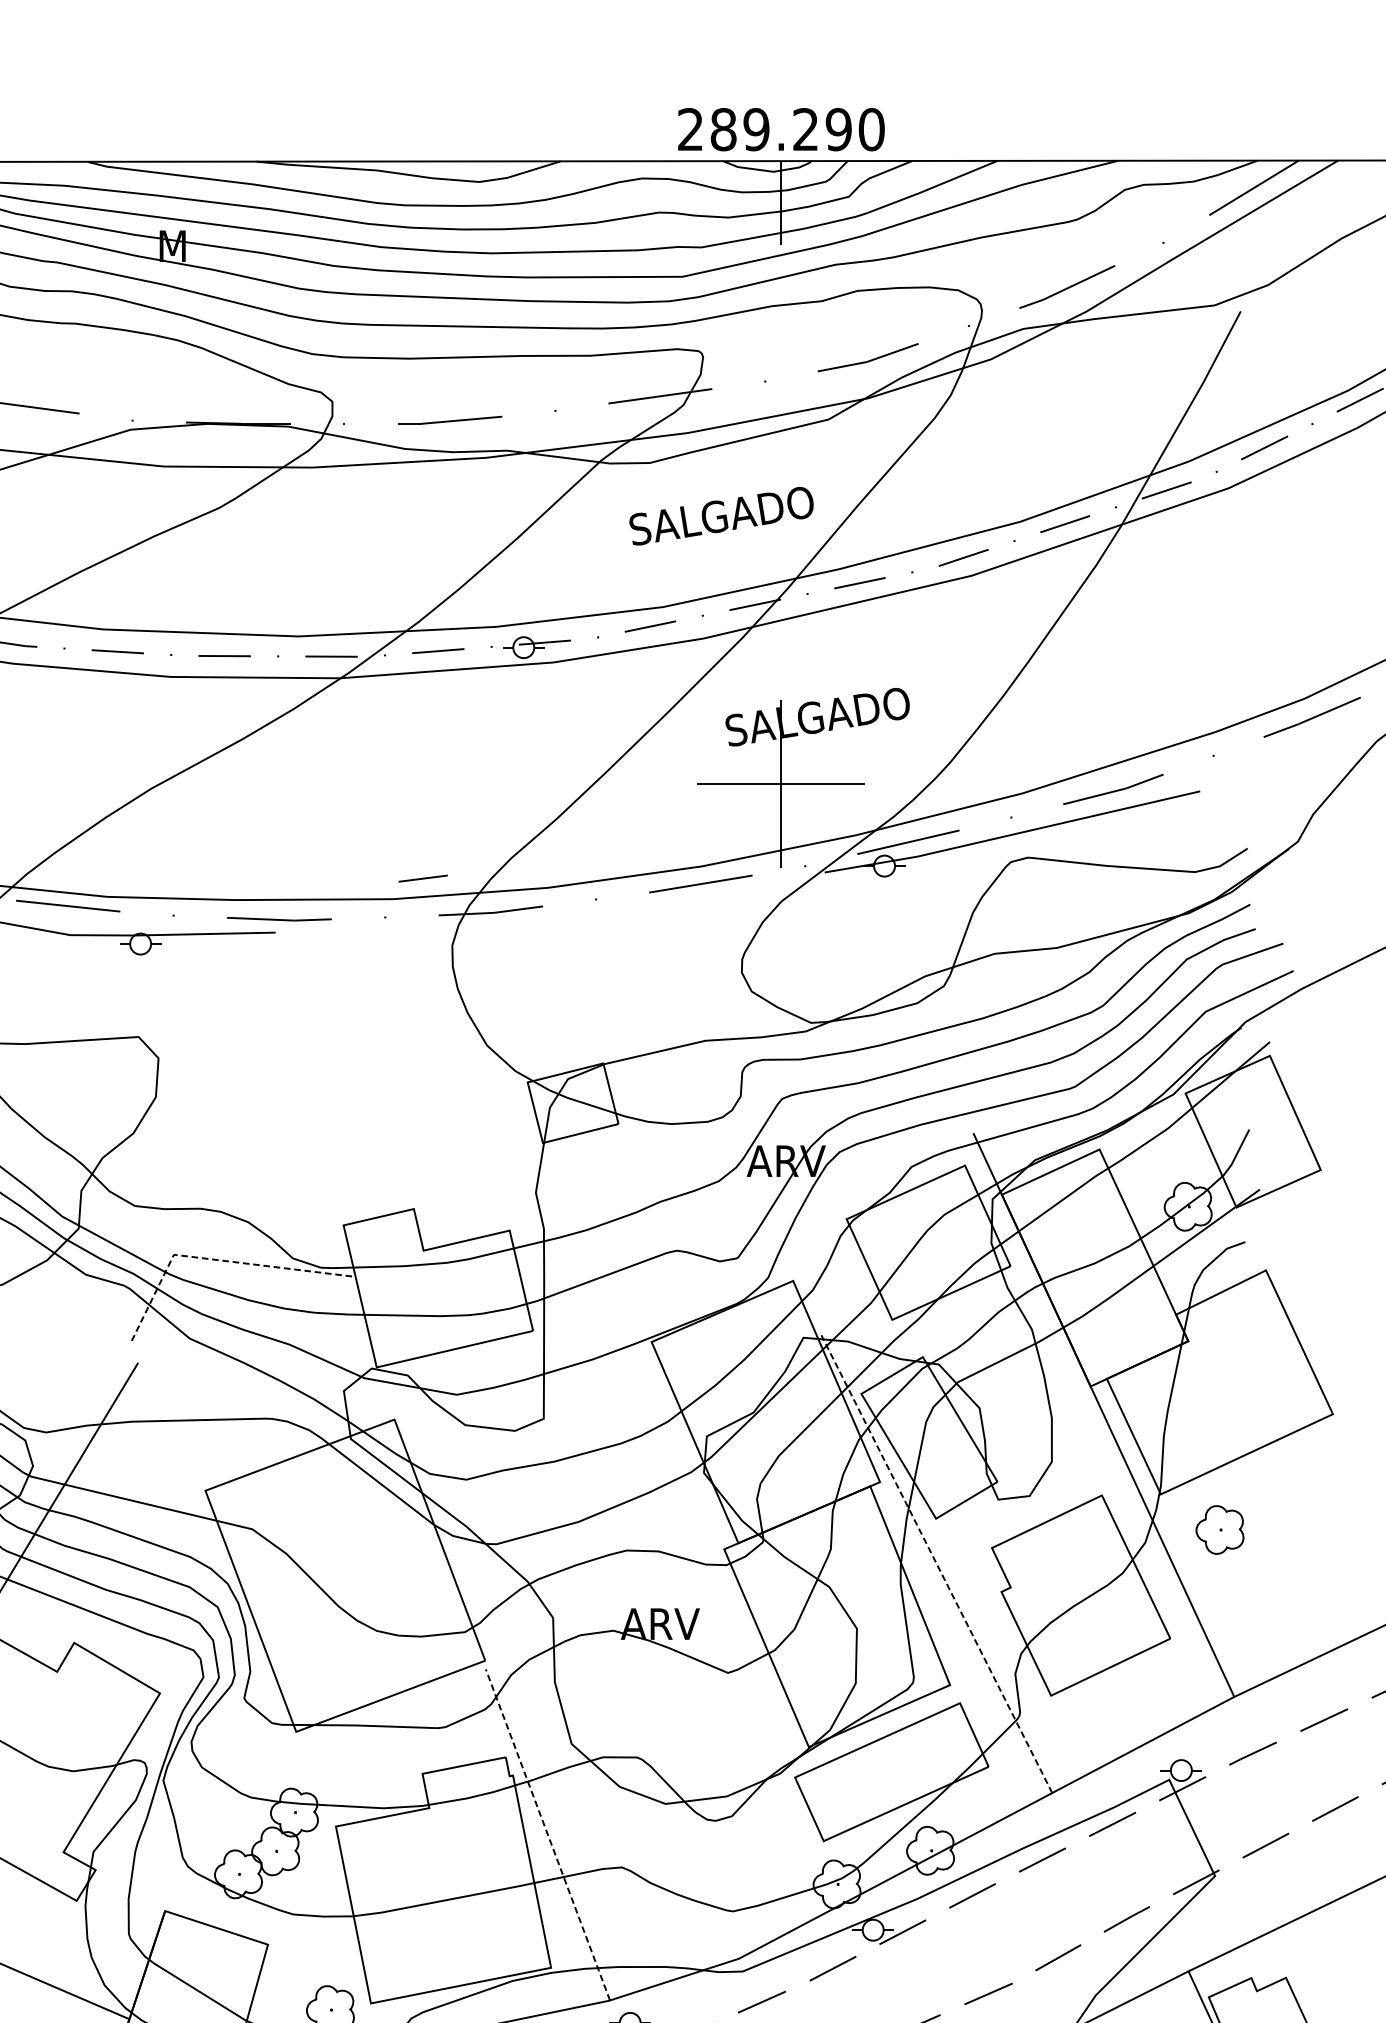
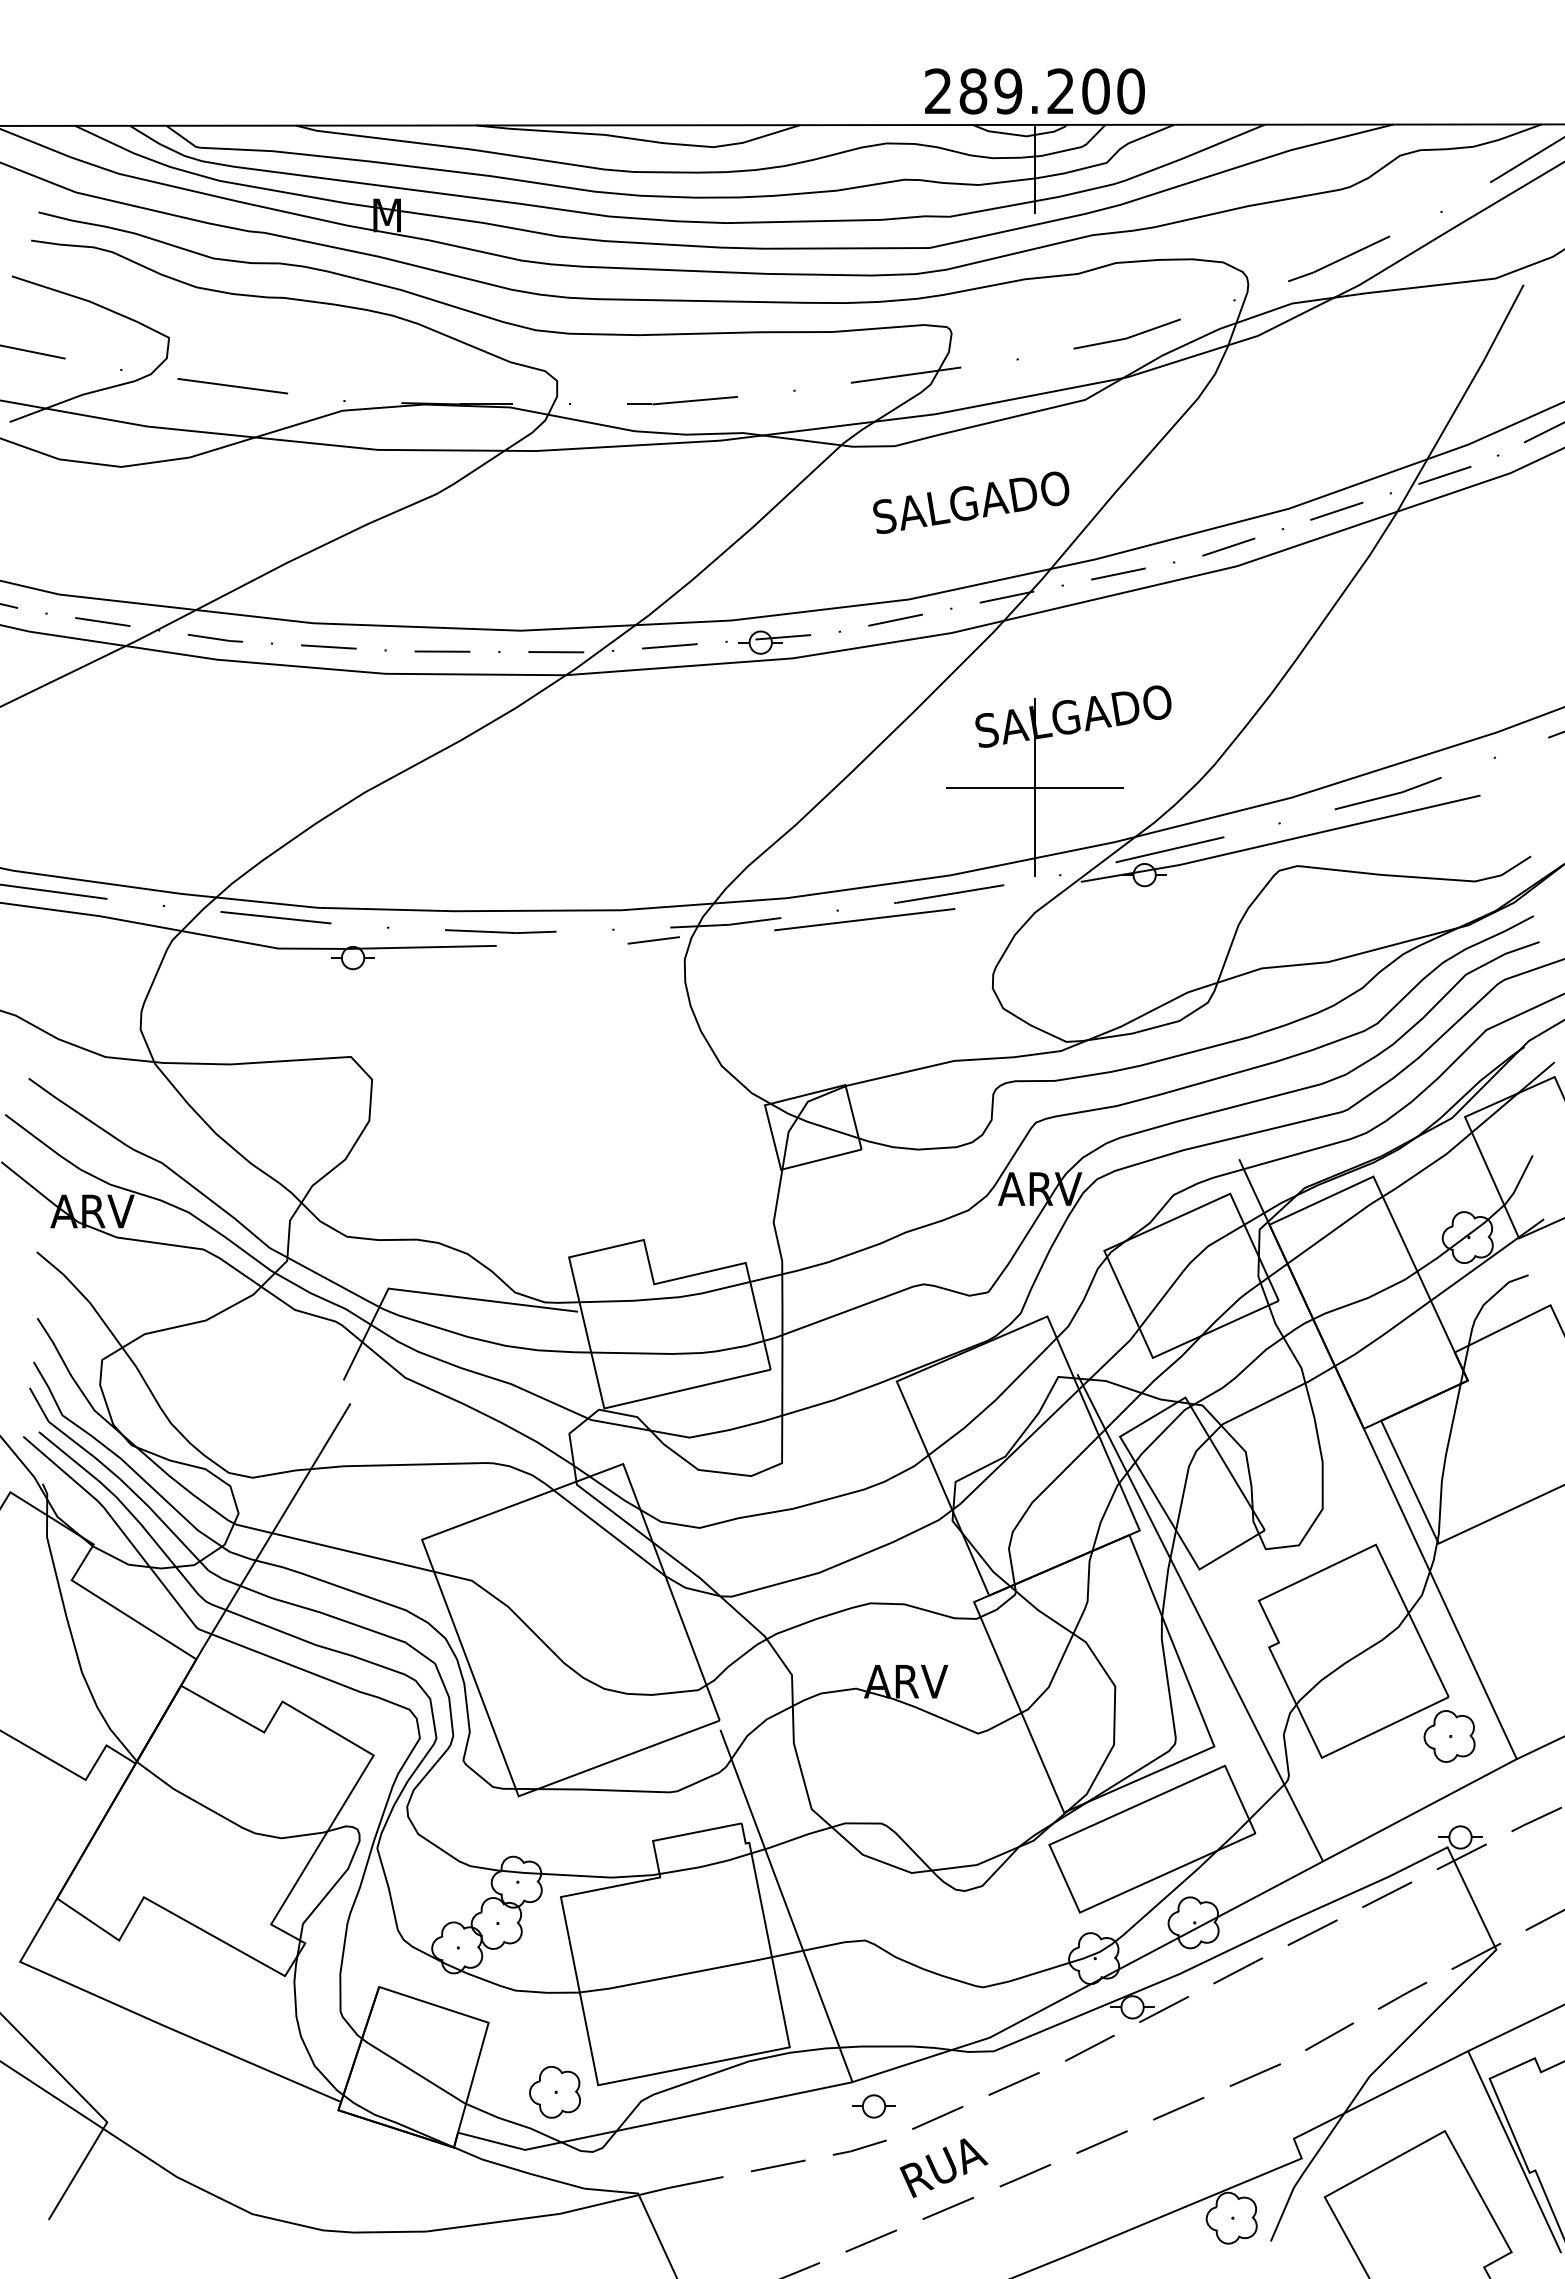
text: (838, 129) -> (1095, 91), 289.290 -> 289.200
line: (422, 878) -> (653, 940), moved
line: (621, 907) -> (864, 919), added
line: (214, 1259) -> (431, 1293), dashed -> solid
part: (1219, 1529) -> (1449, 1736), moved
line: (937, 1563) -> (1200, 1617), dashed -> solid
line: (547, 1834) -> (786, 1905), dashed -> solid

